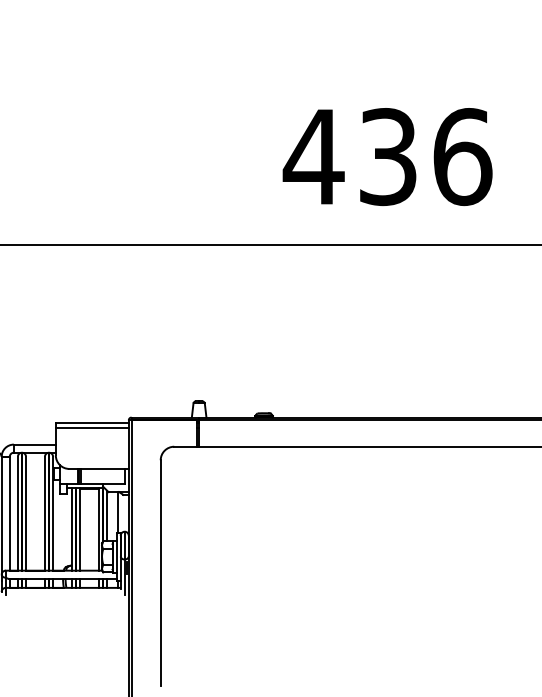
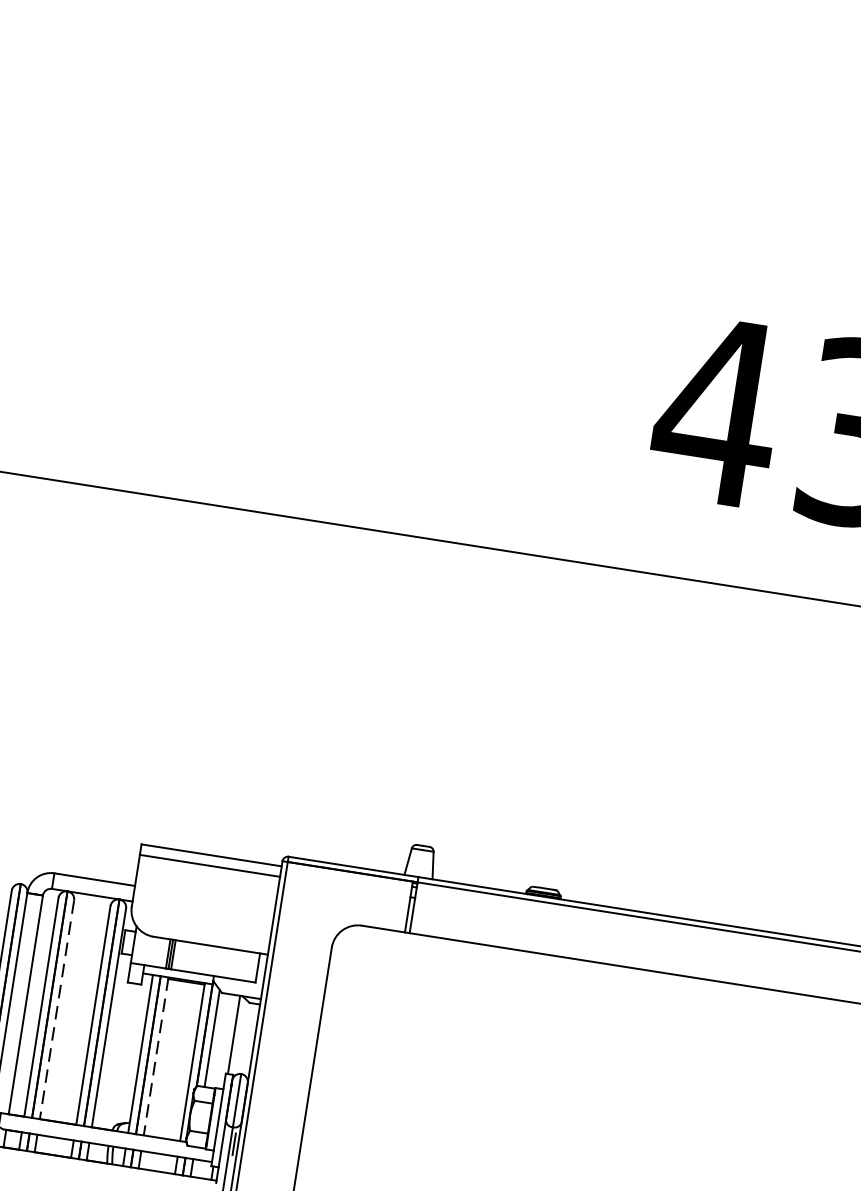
line: (26, 513) -> (57, 1009), solid -> dashed
line: (80, 530) -> (156, 1058), solid -> dashed

